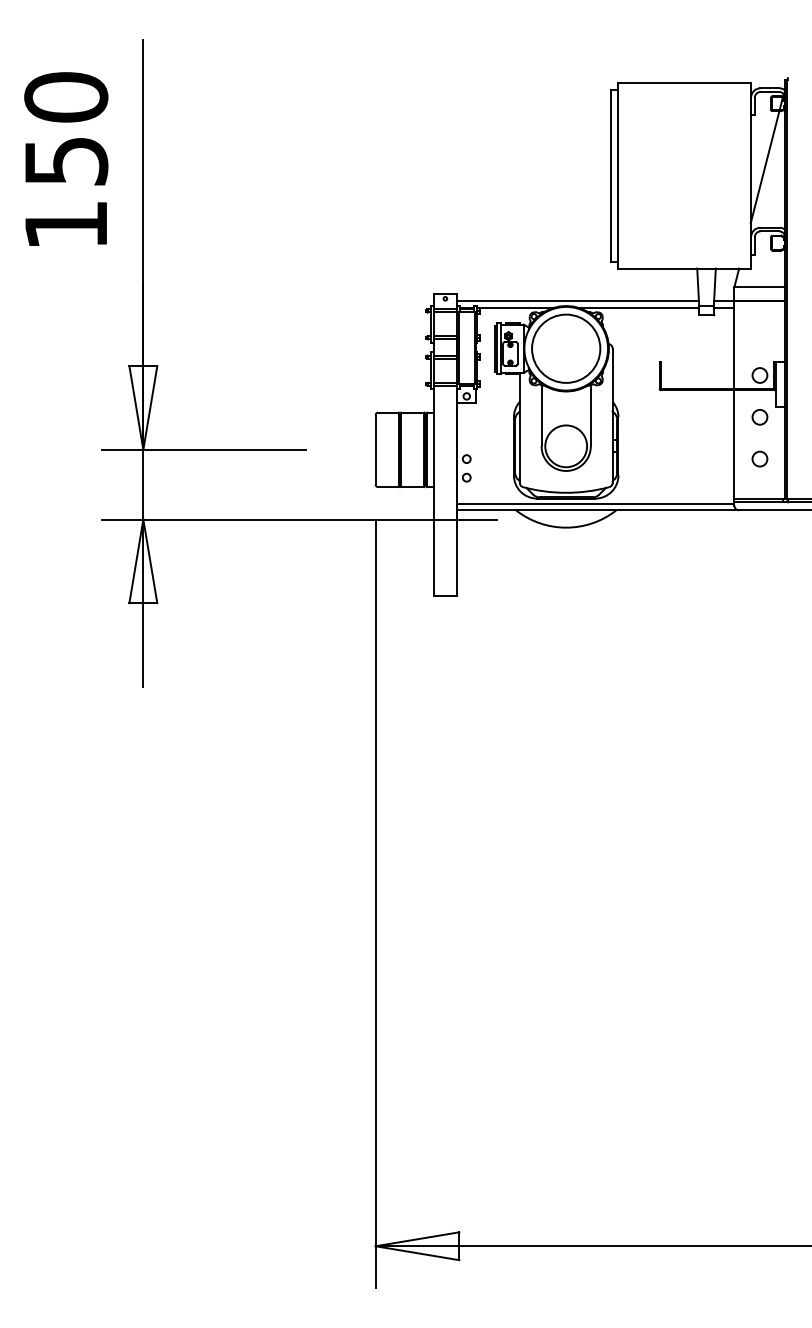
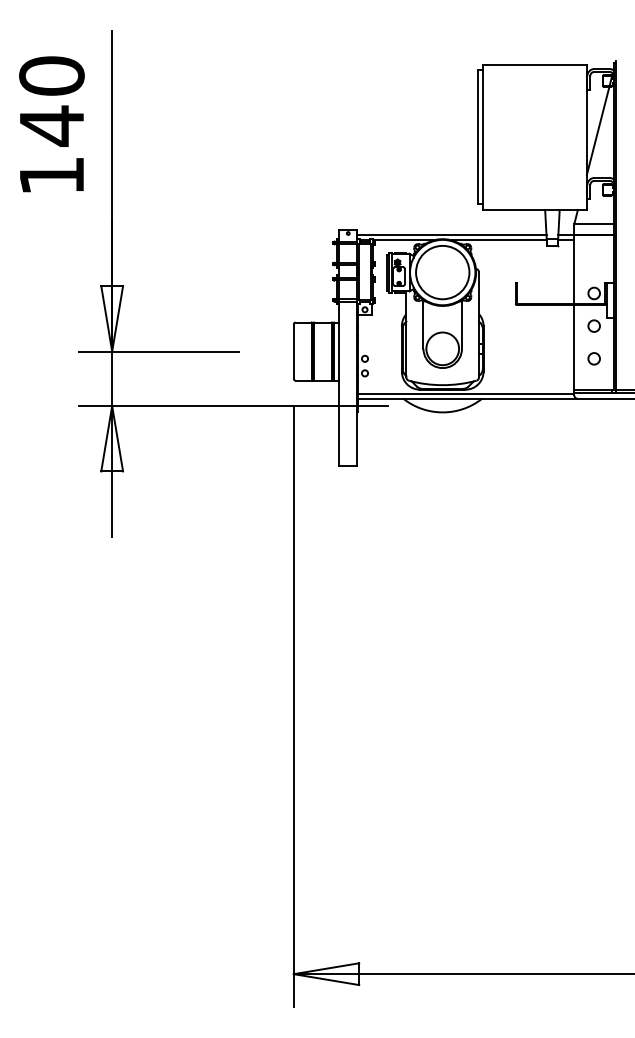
text: (67, 160) -> (52, 125), 150 -> 140

